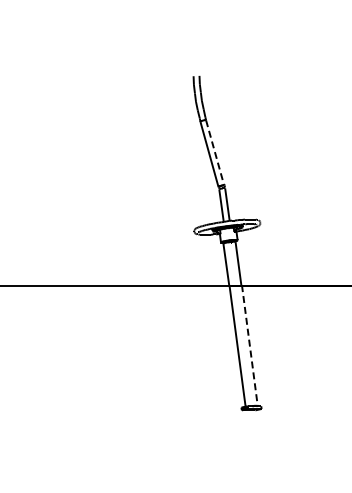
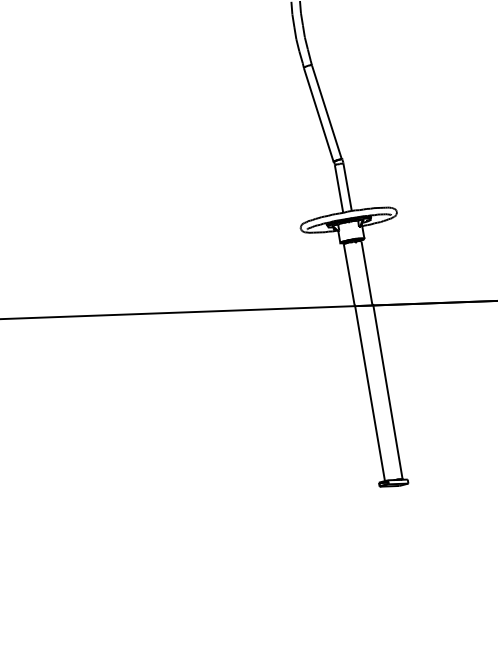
line: (215, 152) -> (327, 111), dashed -> solid
line: (249, 346) -> (387, 393), dashed -> solid

